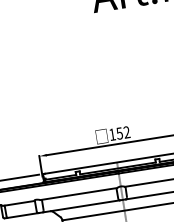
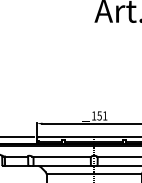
text: (127, 131) -> (105, 115), 152 -> 151

